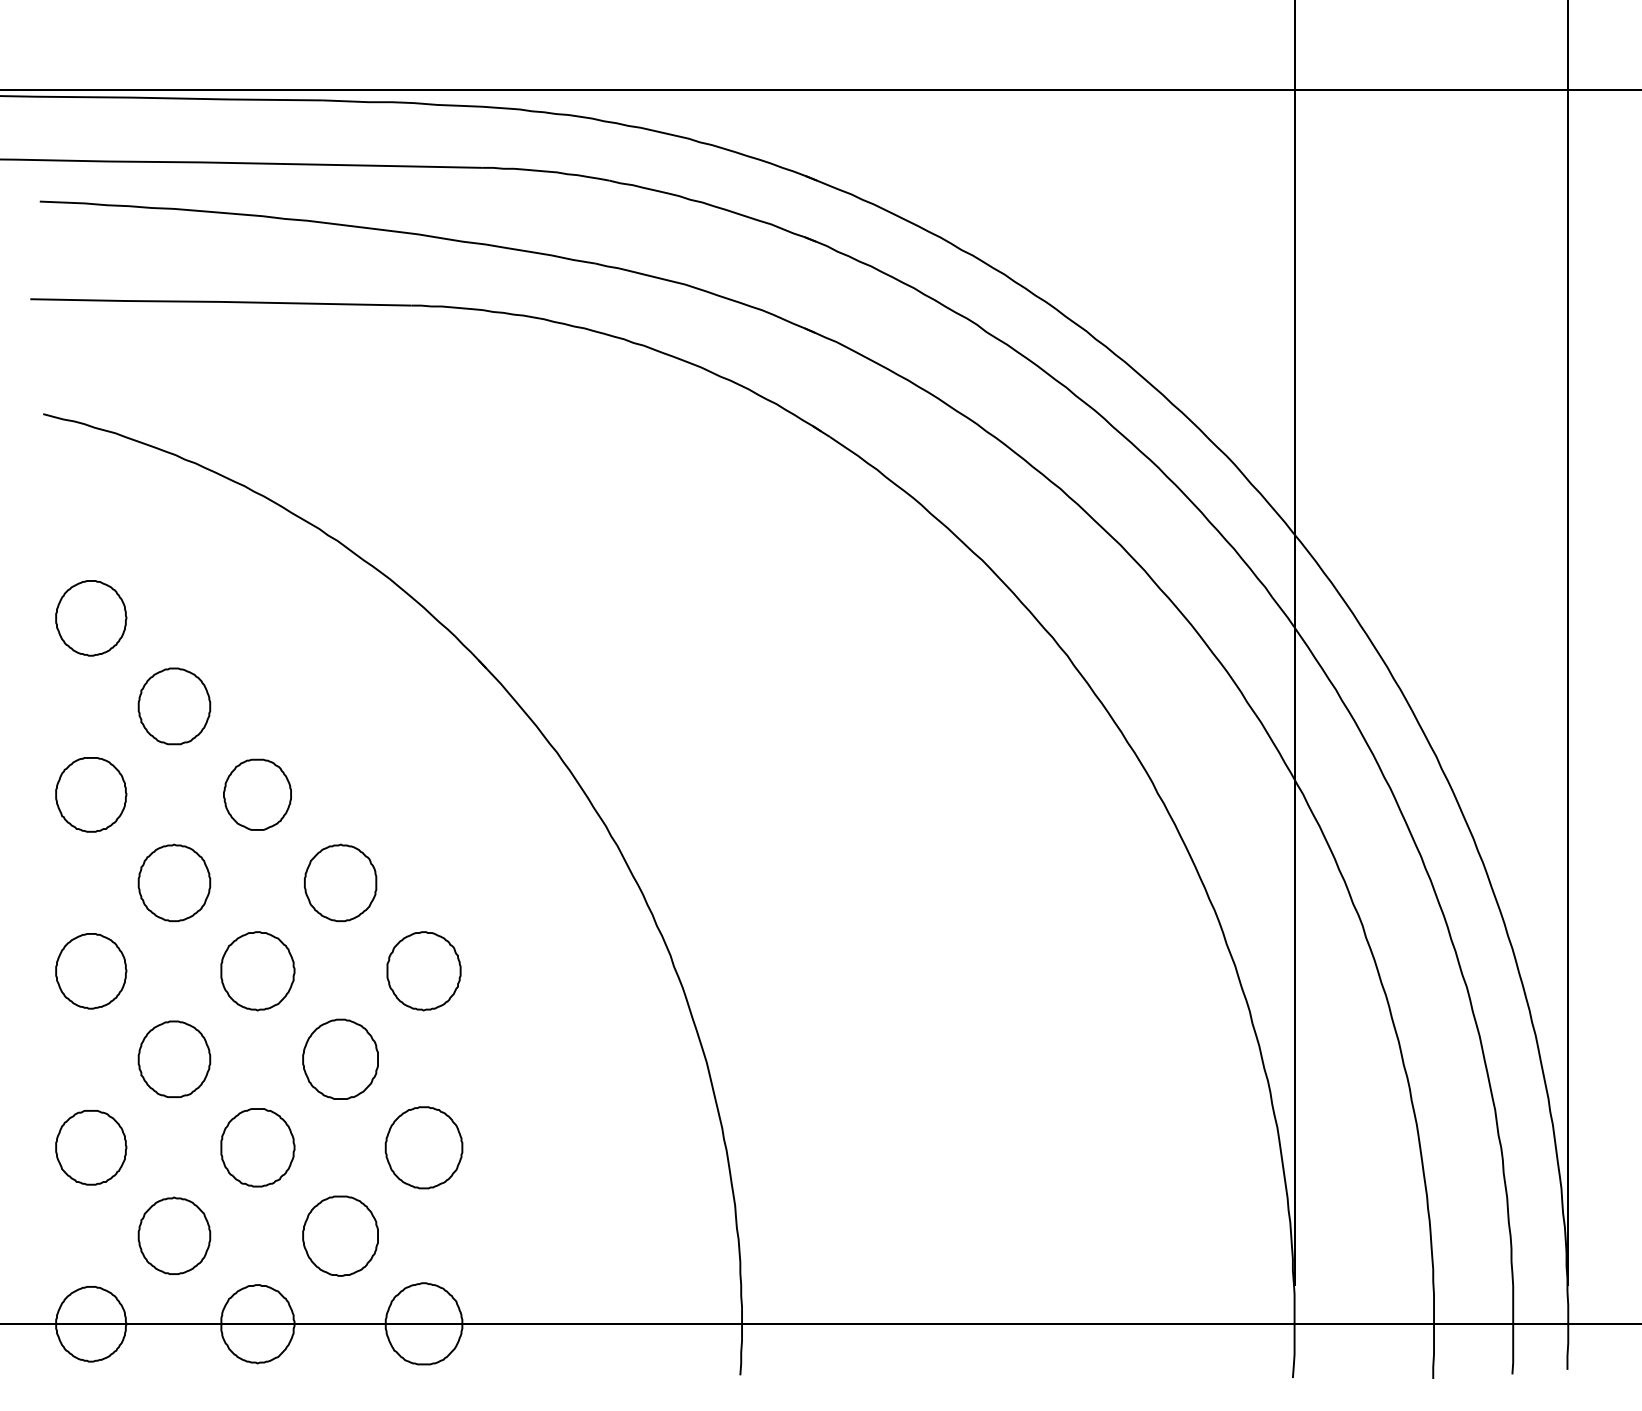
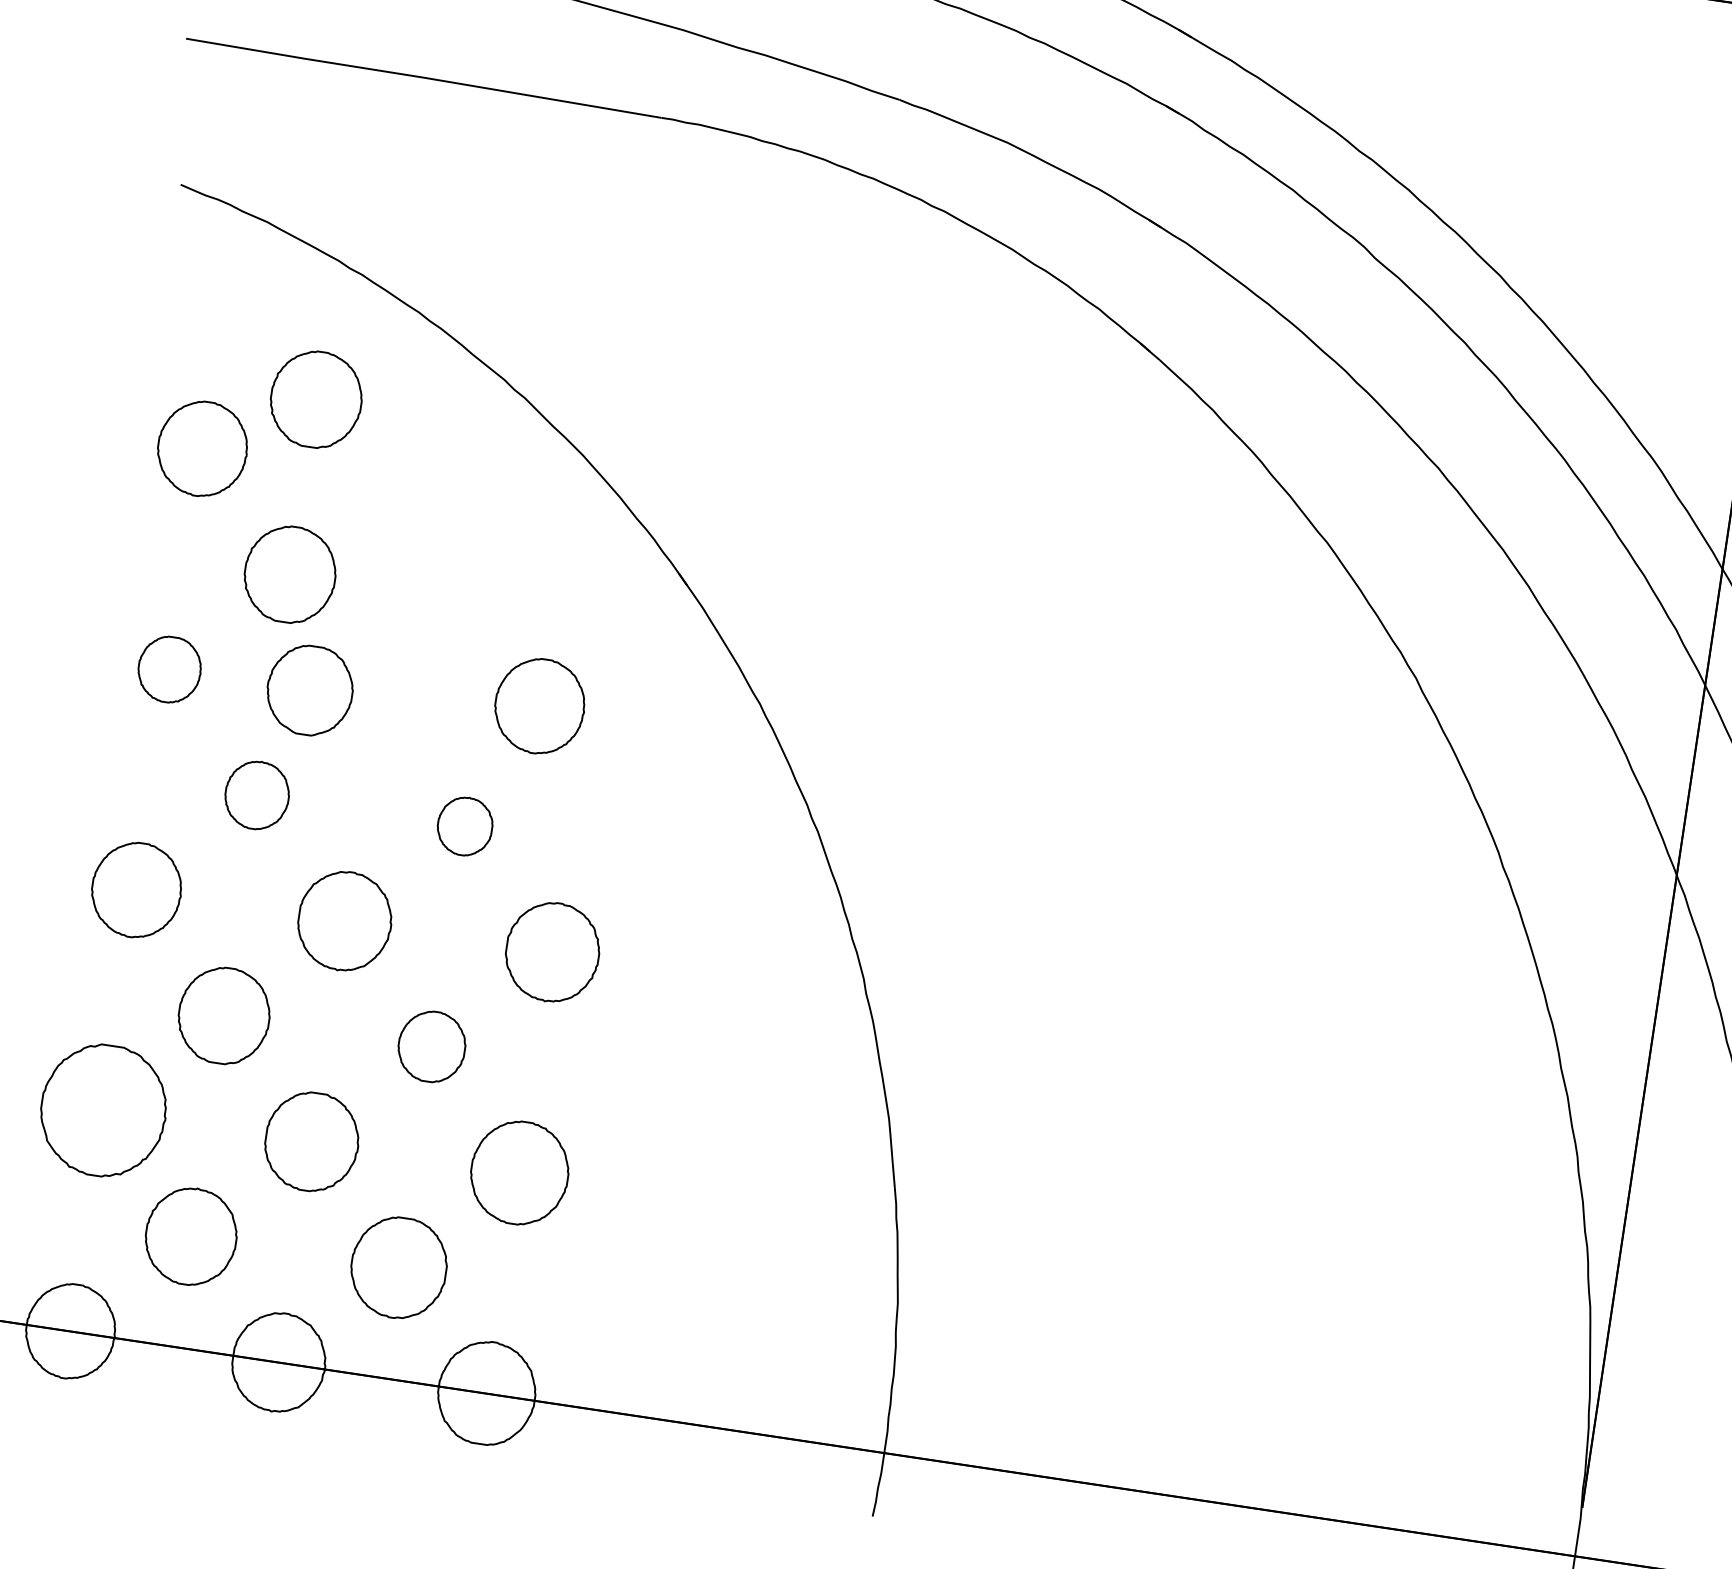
part: (174, 566) -> (316, 399), added
part: (385, 780) -> (540, 706), added
part: (91, 794) -> (170, 669), size x0.7
part: (257, 794) -> (310, 690), moved
part: (174, 882) -> (257, 794), size x0.7
part: (340, 882) -> (464, 825), size x0.6
part: (340, 1058) -> (431, 1045), size x0.7
part: (91, 1147) -> (104, 1110), size x1.4

